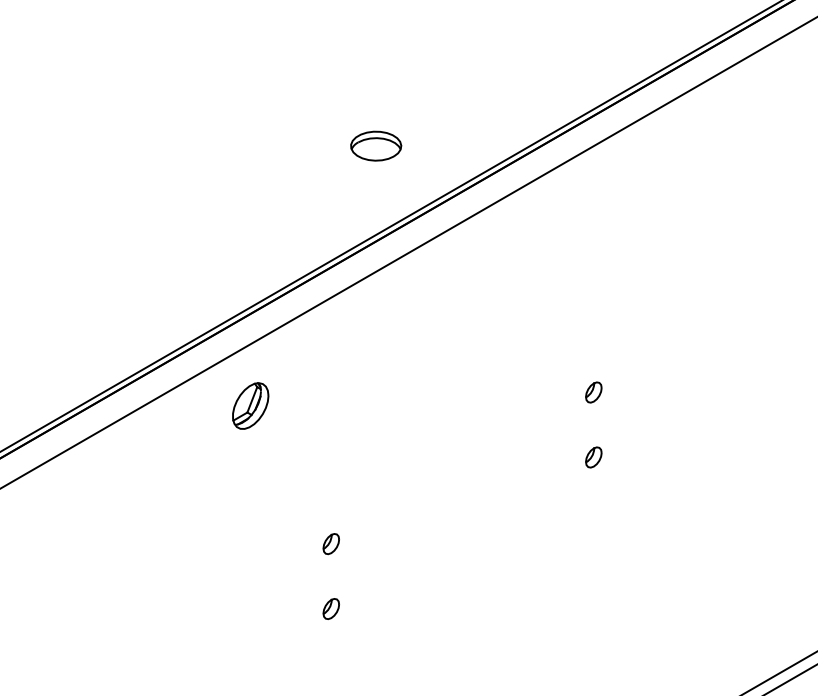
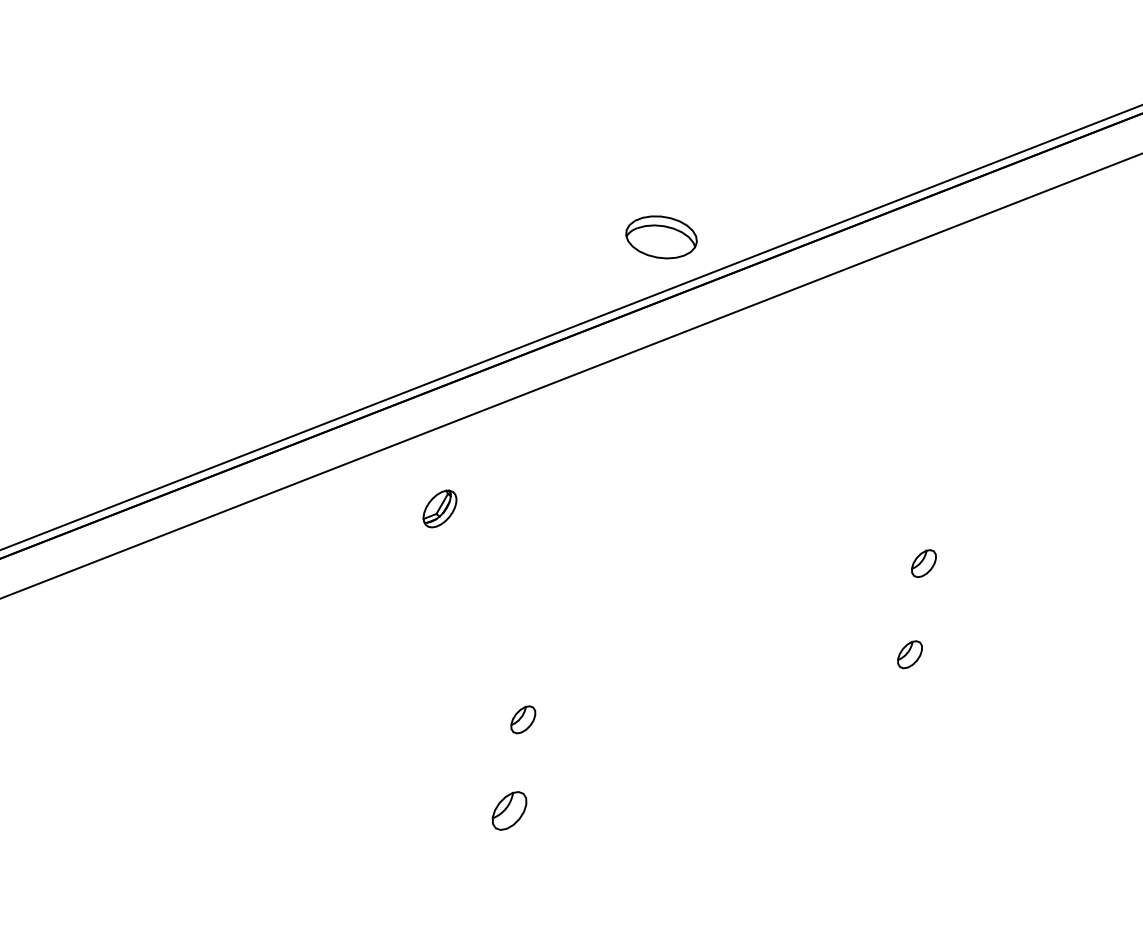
part: (376, 145) -> (662, 236), moved
part: (250, 405) -> (439, 508), size x0.6
part: (330, 608) -> (508, 810), size x1.4

